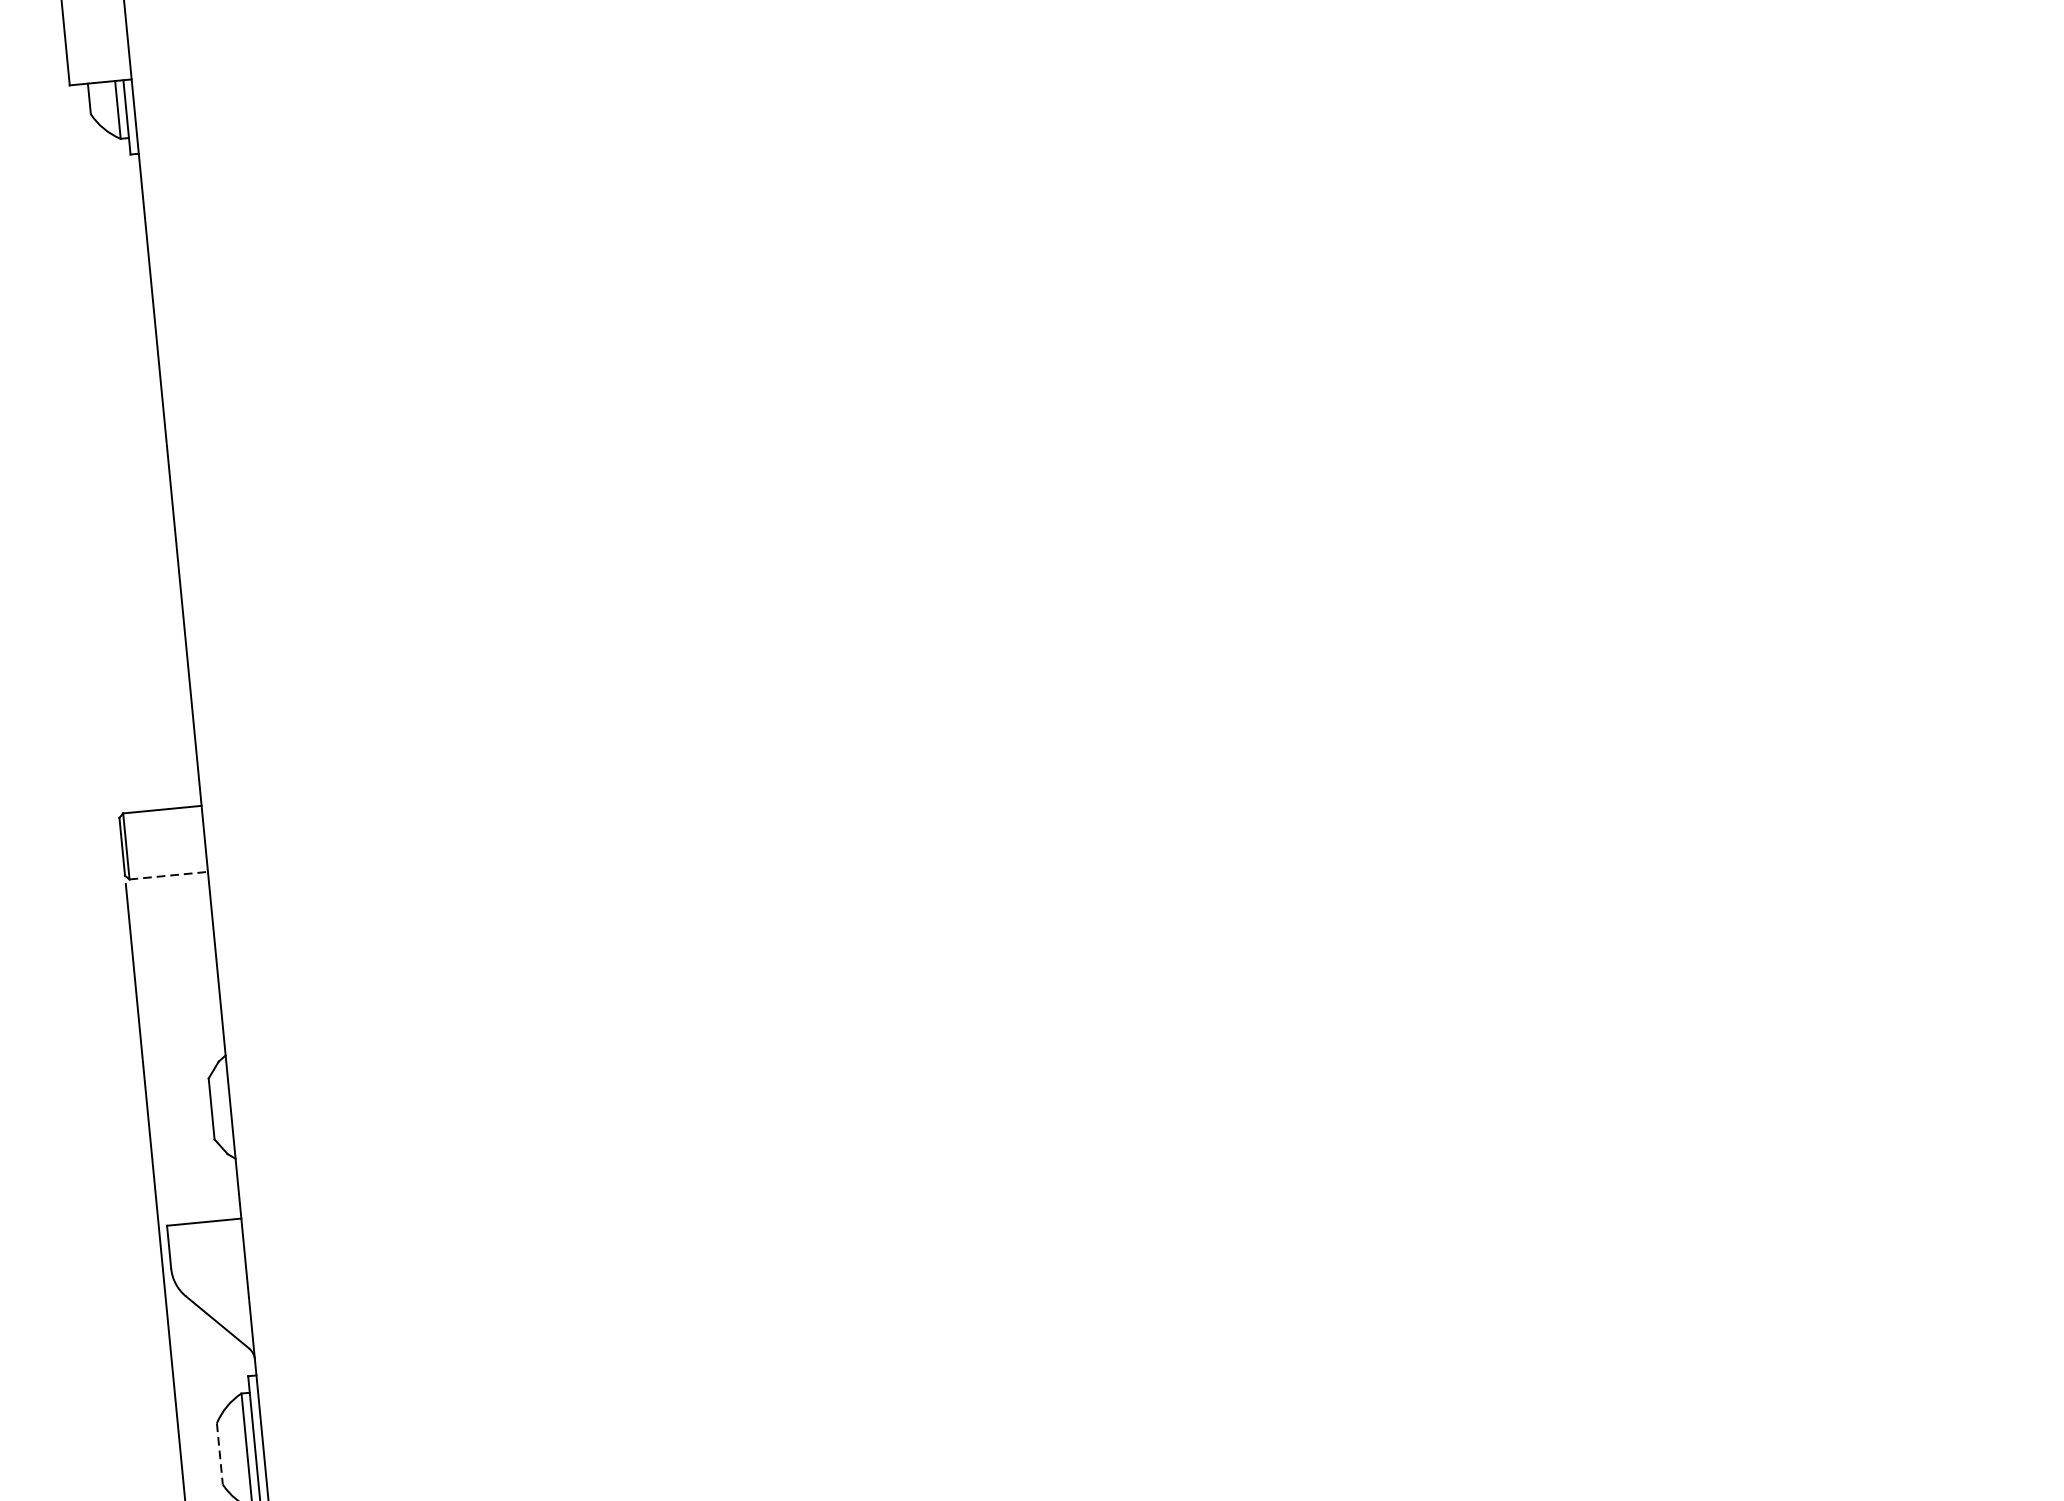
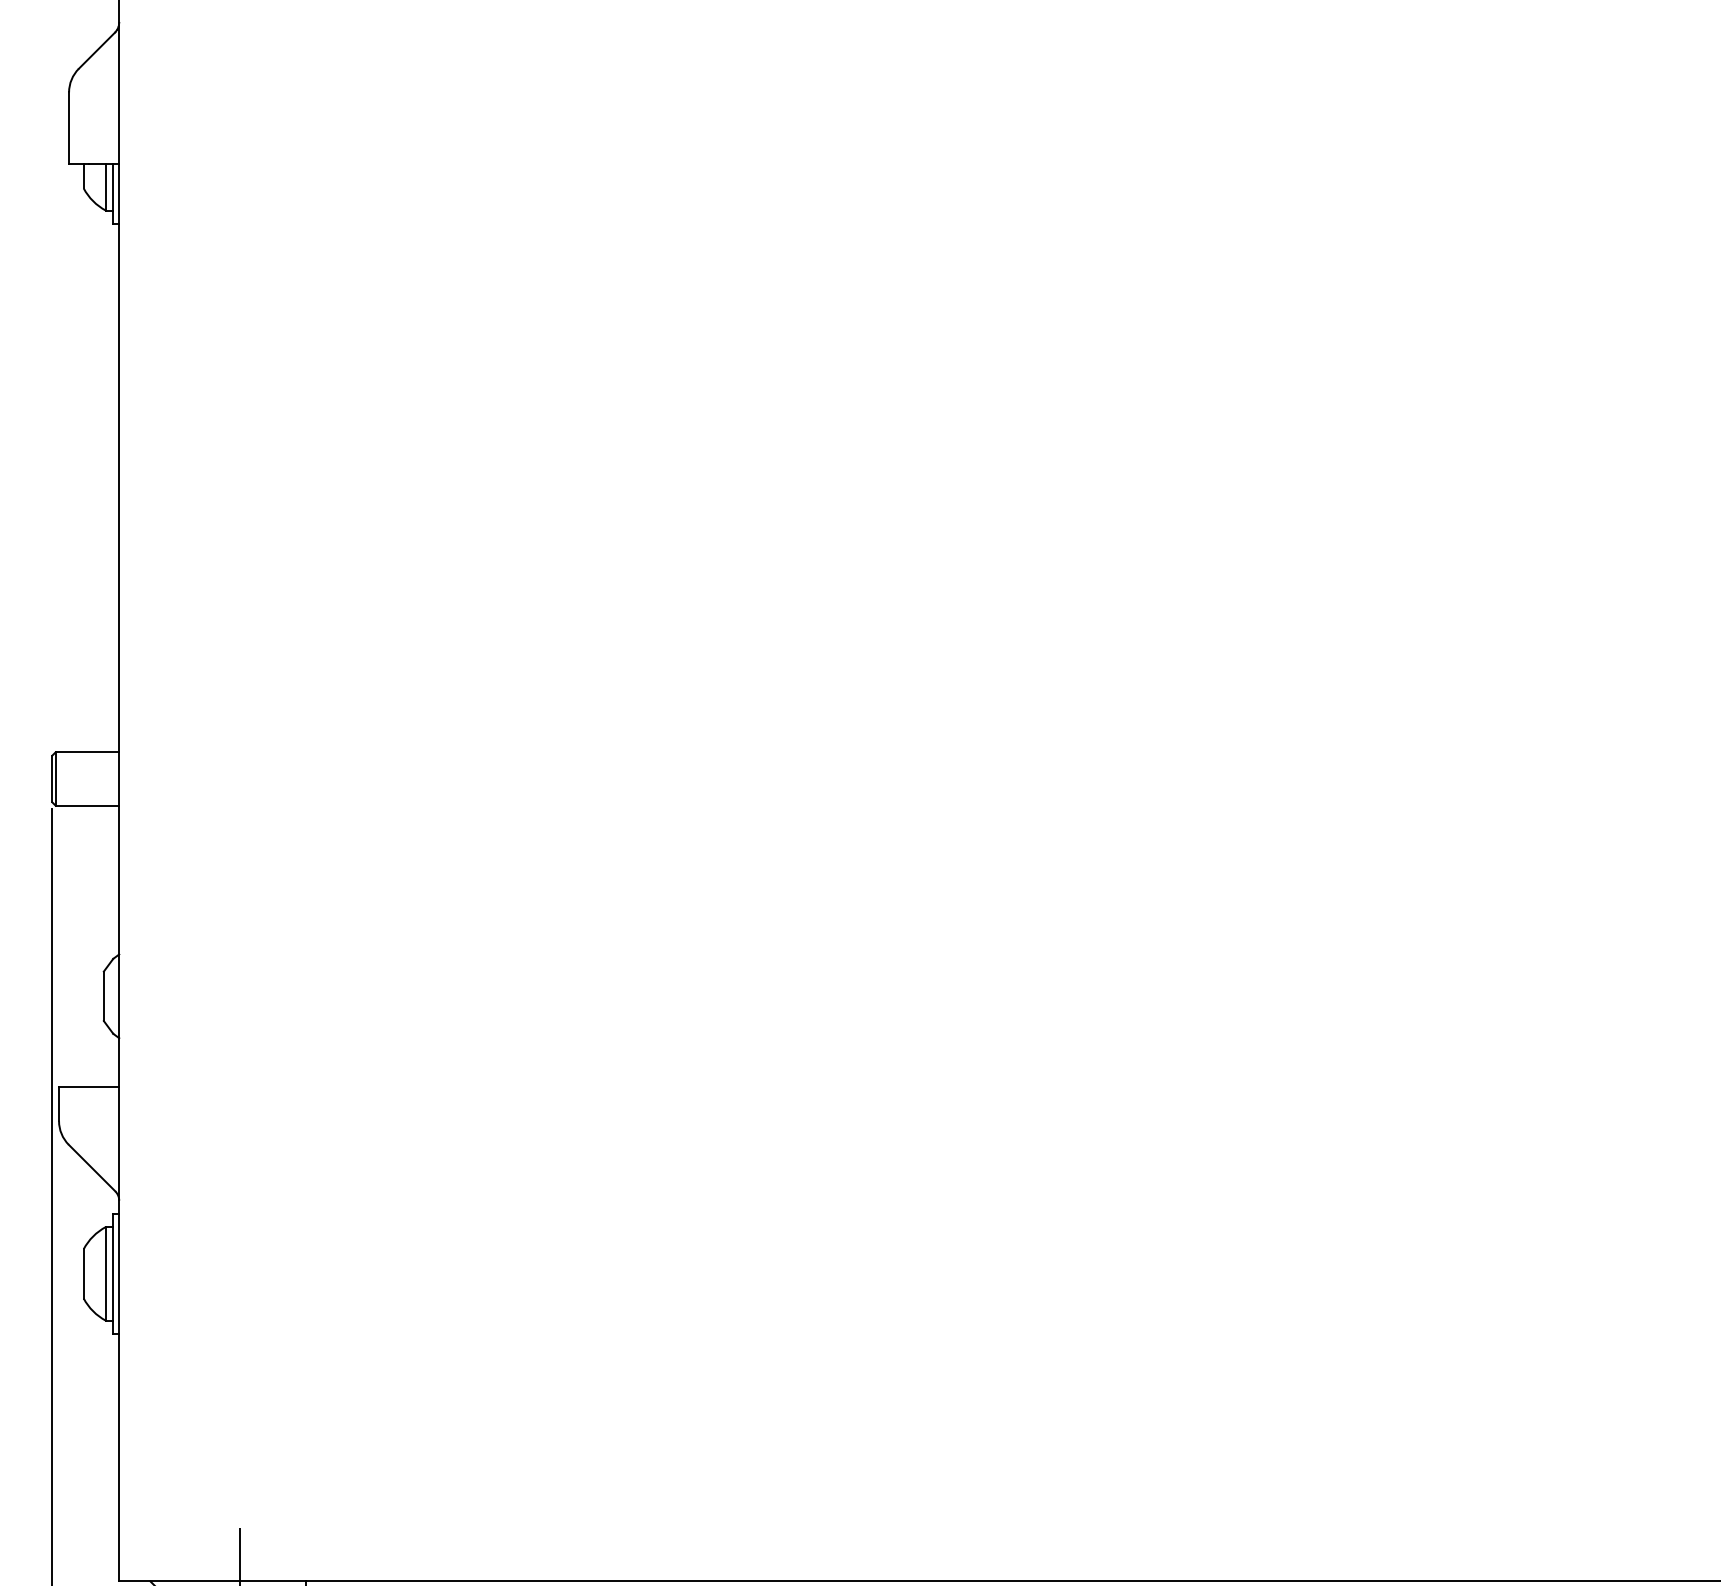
line: (168, 875) -> (87, 805), dashed -> solid
line: (219, 1453) -> (83, 1273), dashed -> solid

